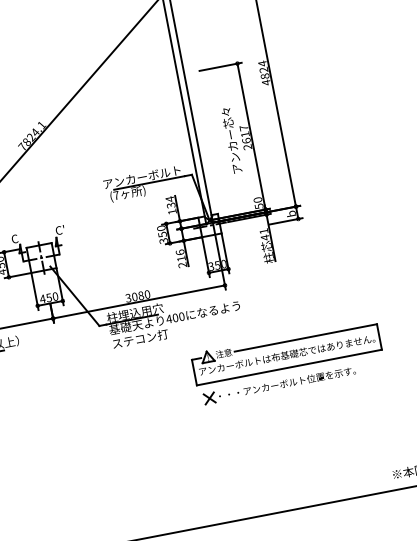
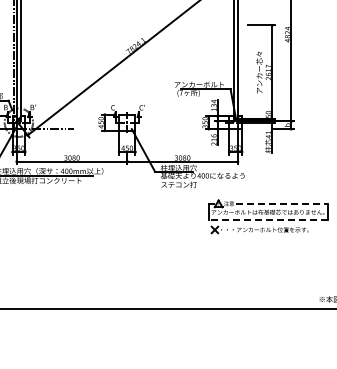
line: (305, 337) -> (281, 203), solid -> dashed
line: (290, 367) -> (268, 220), solid -> dashed

